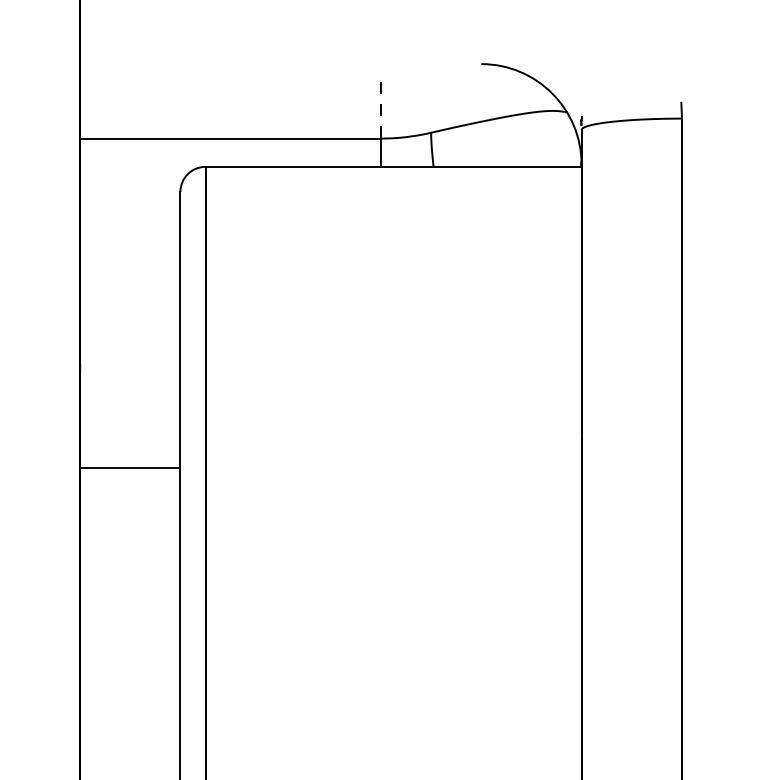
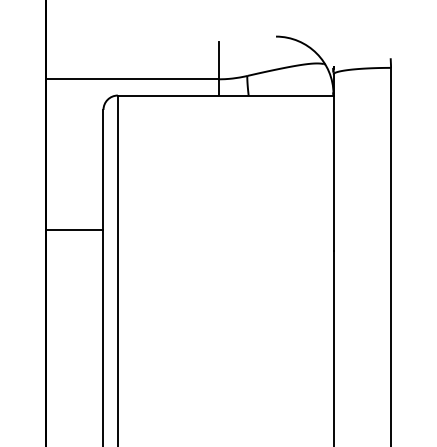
line: (381, 105) -> (218, 60), dashed -> solid
line: (129, 468) -> (74, 230), moved

